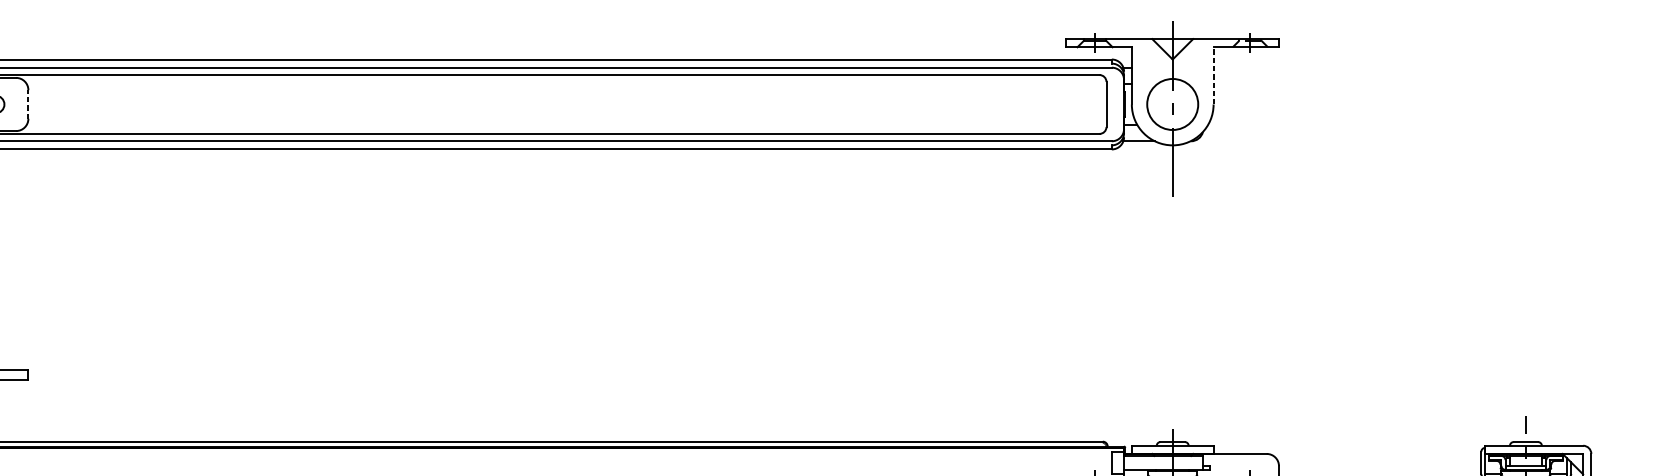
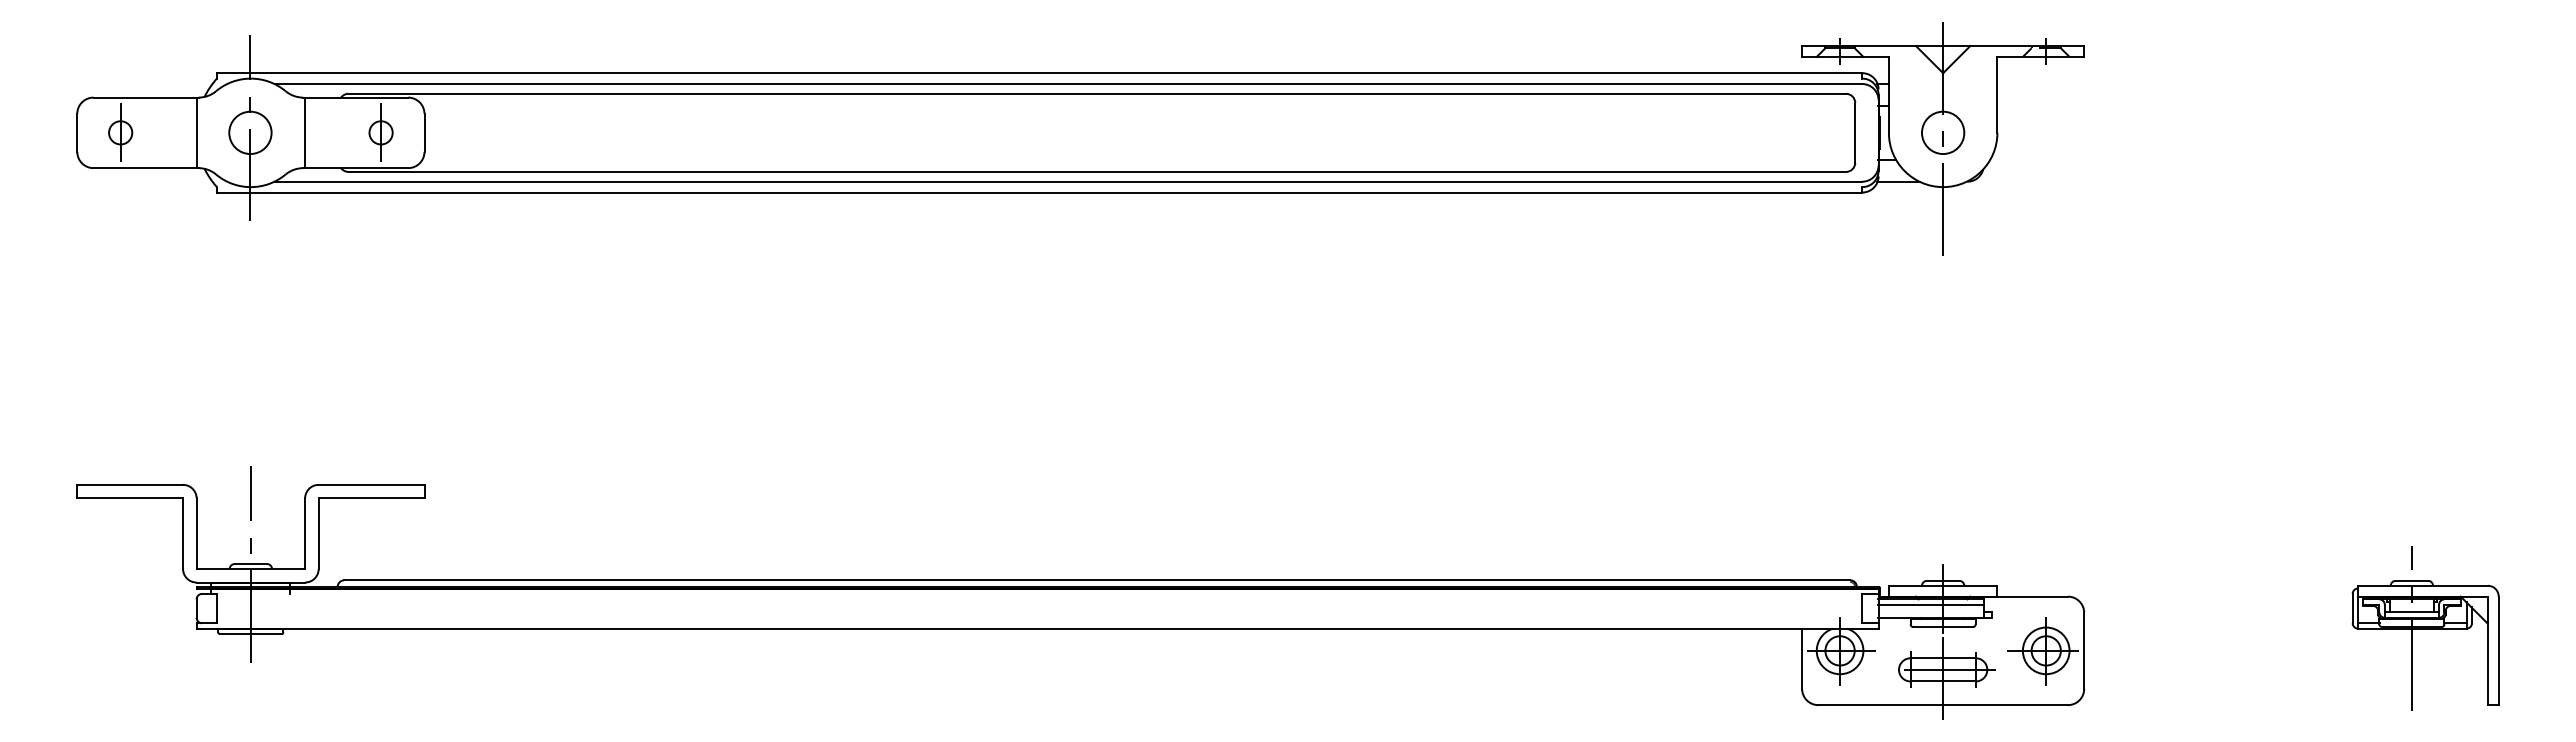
line: (1213, 75) -> (1997, 94), dashed -> solid
line: (28, 104) -> (424, 132), dashed -> solid
circle: (1172, 104) -> (1943, 132), size x0.62
line: (1163, 459) -> (1930, 604), added

